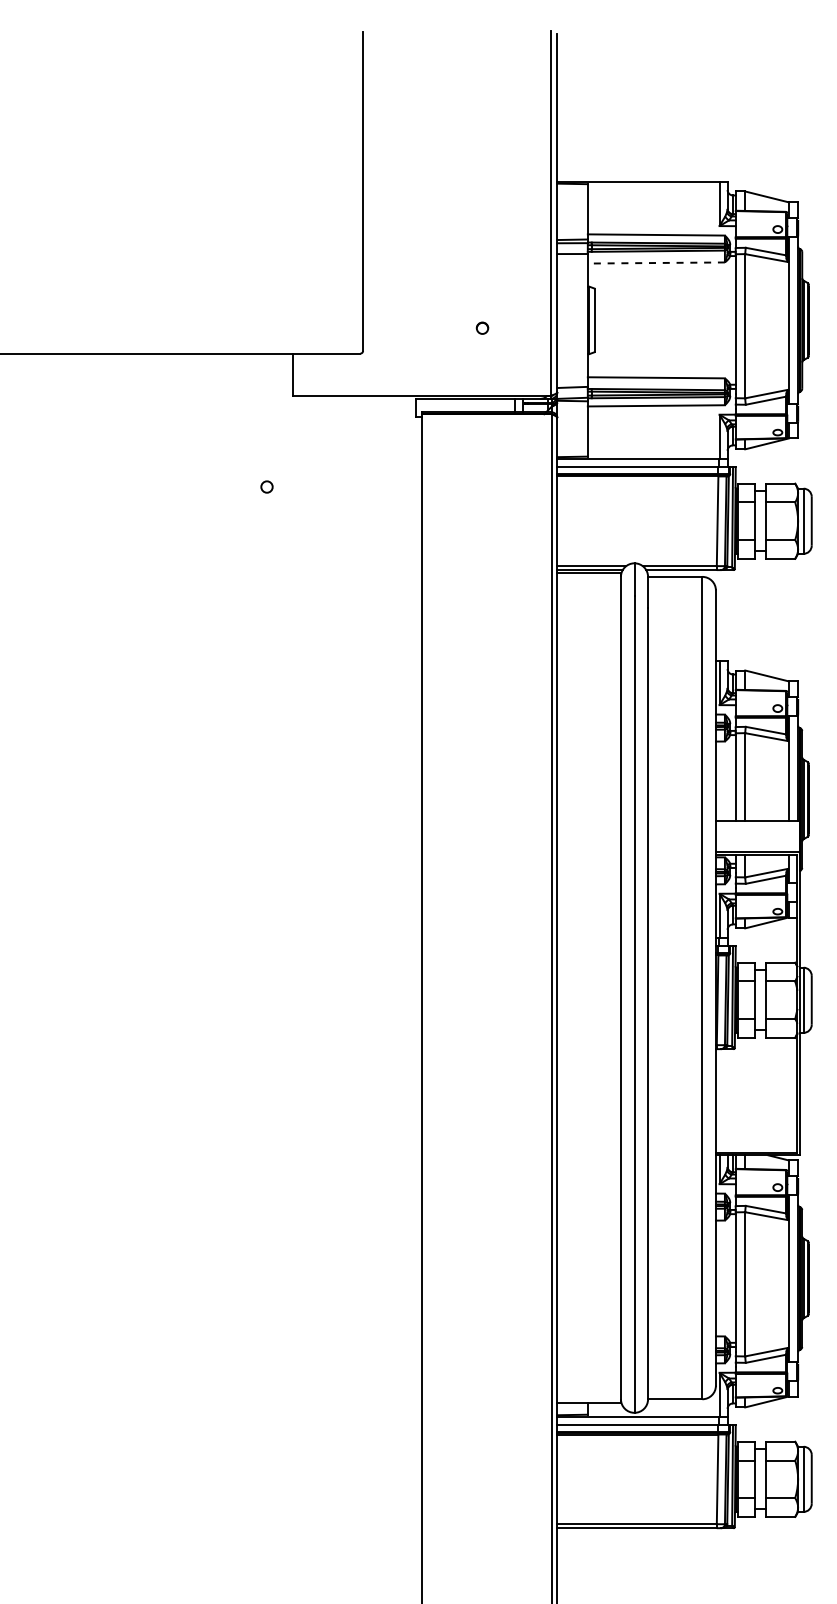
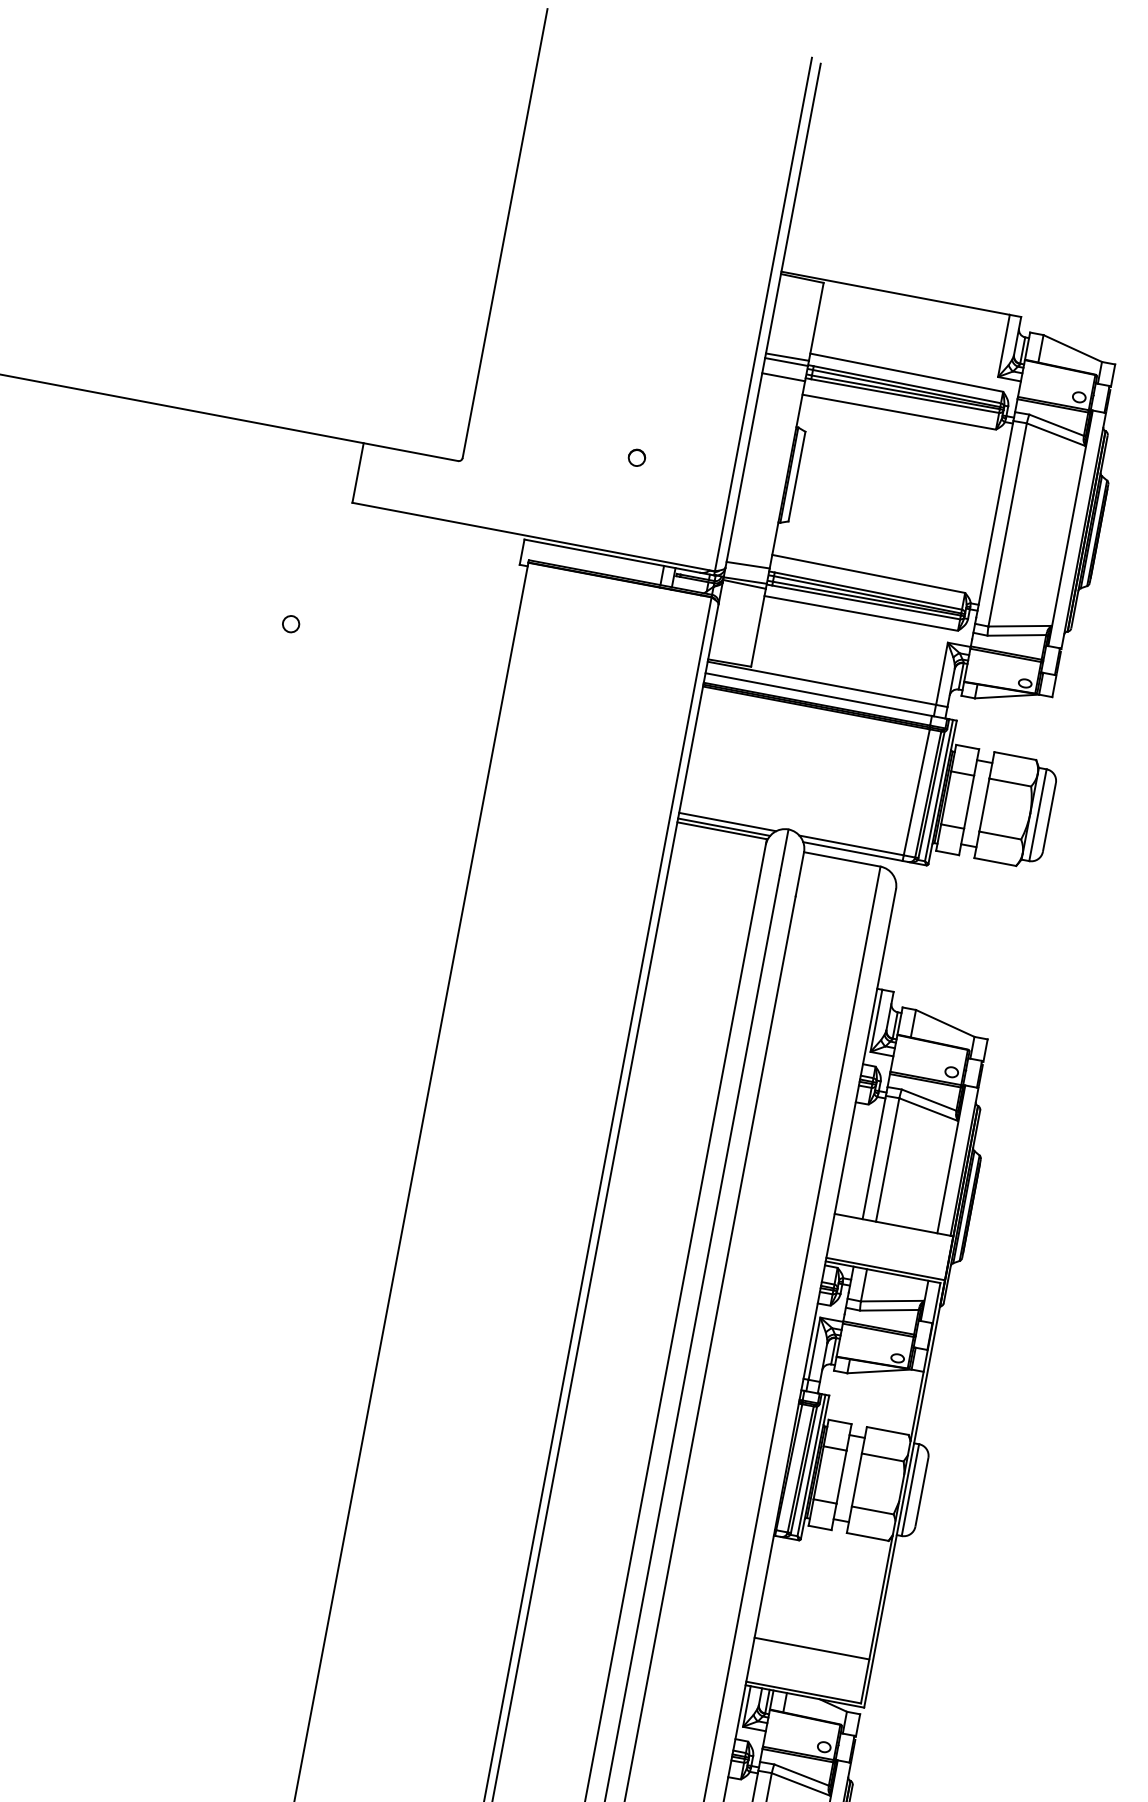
line: (656, 263) -> (899, 412), dashed -> solid
line: (756, 1121) -> (811, 1648), added

